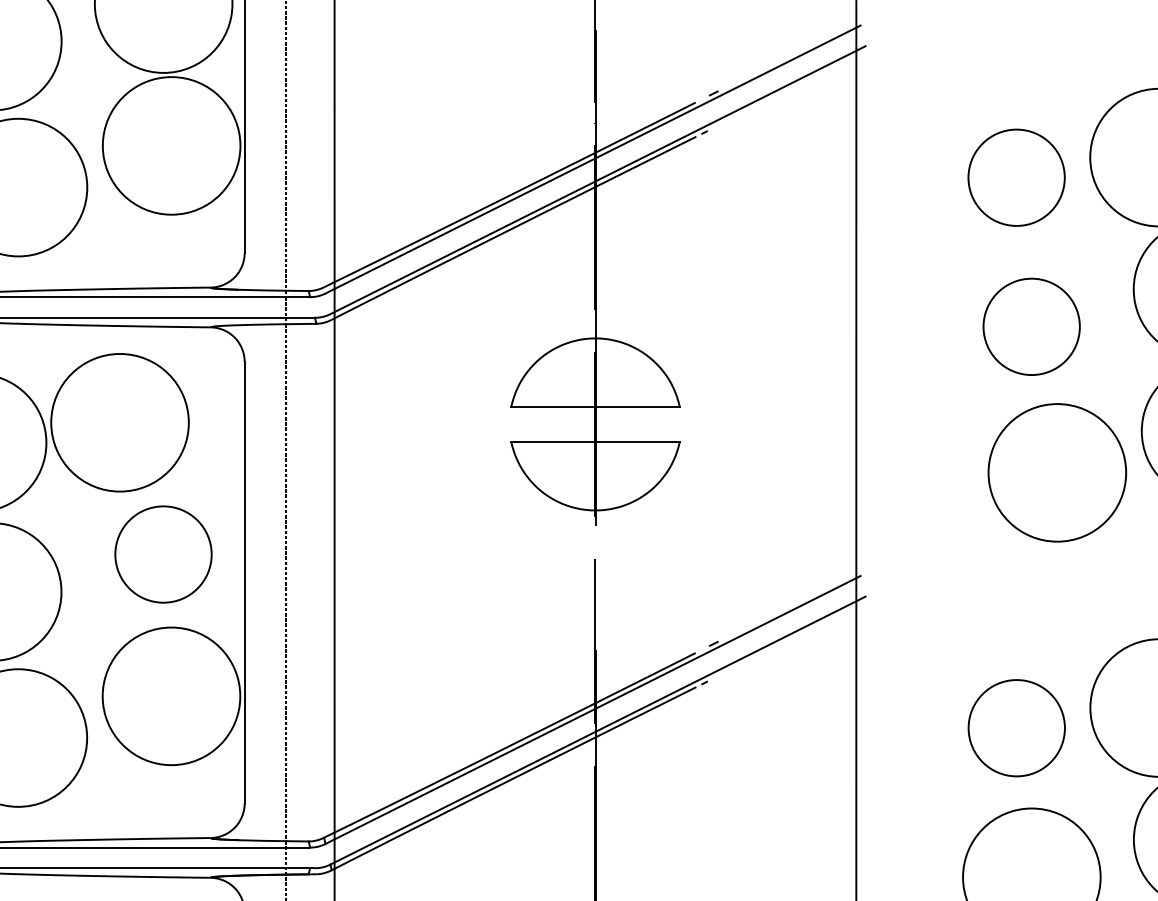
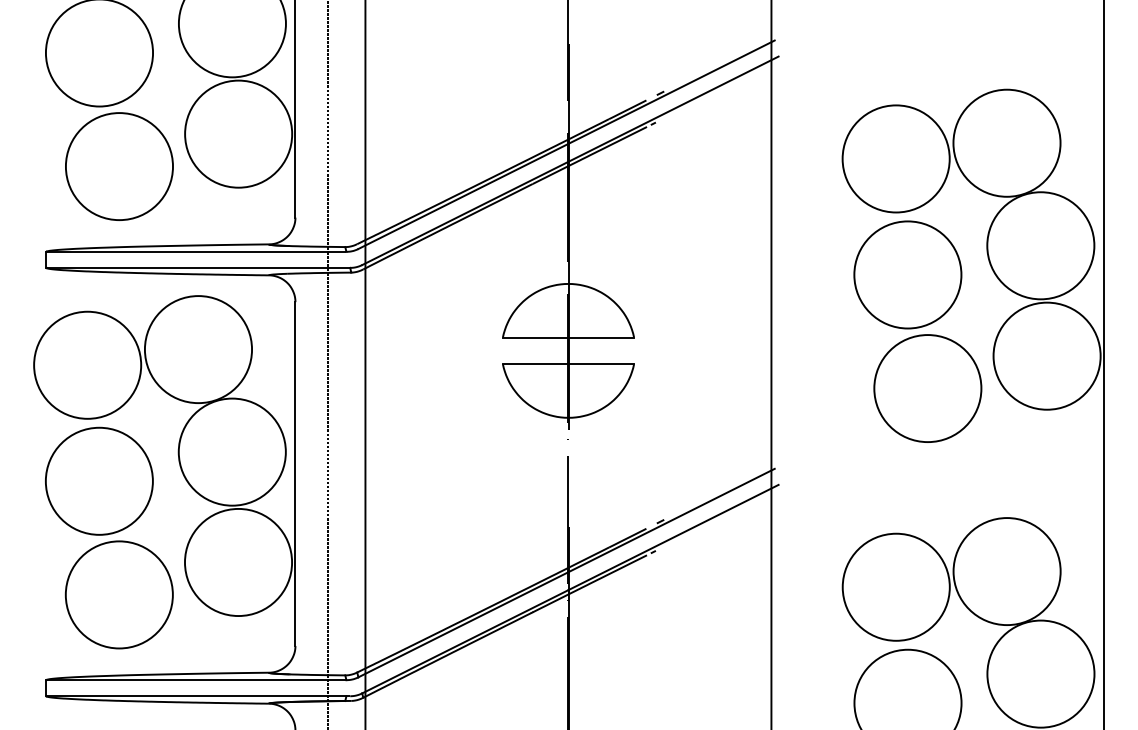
circle: (1015, 177) -> (895, 158), size x1.43
circle: (1031, 326) -> (907, 274), size x1.43
circle: (162, 553) -> (231, 451), size x1.43
circle: (1015, 727) -> (895, 586), size x1.43

